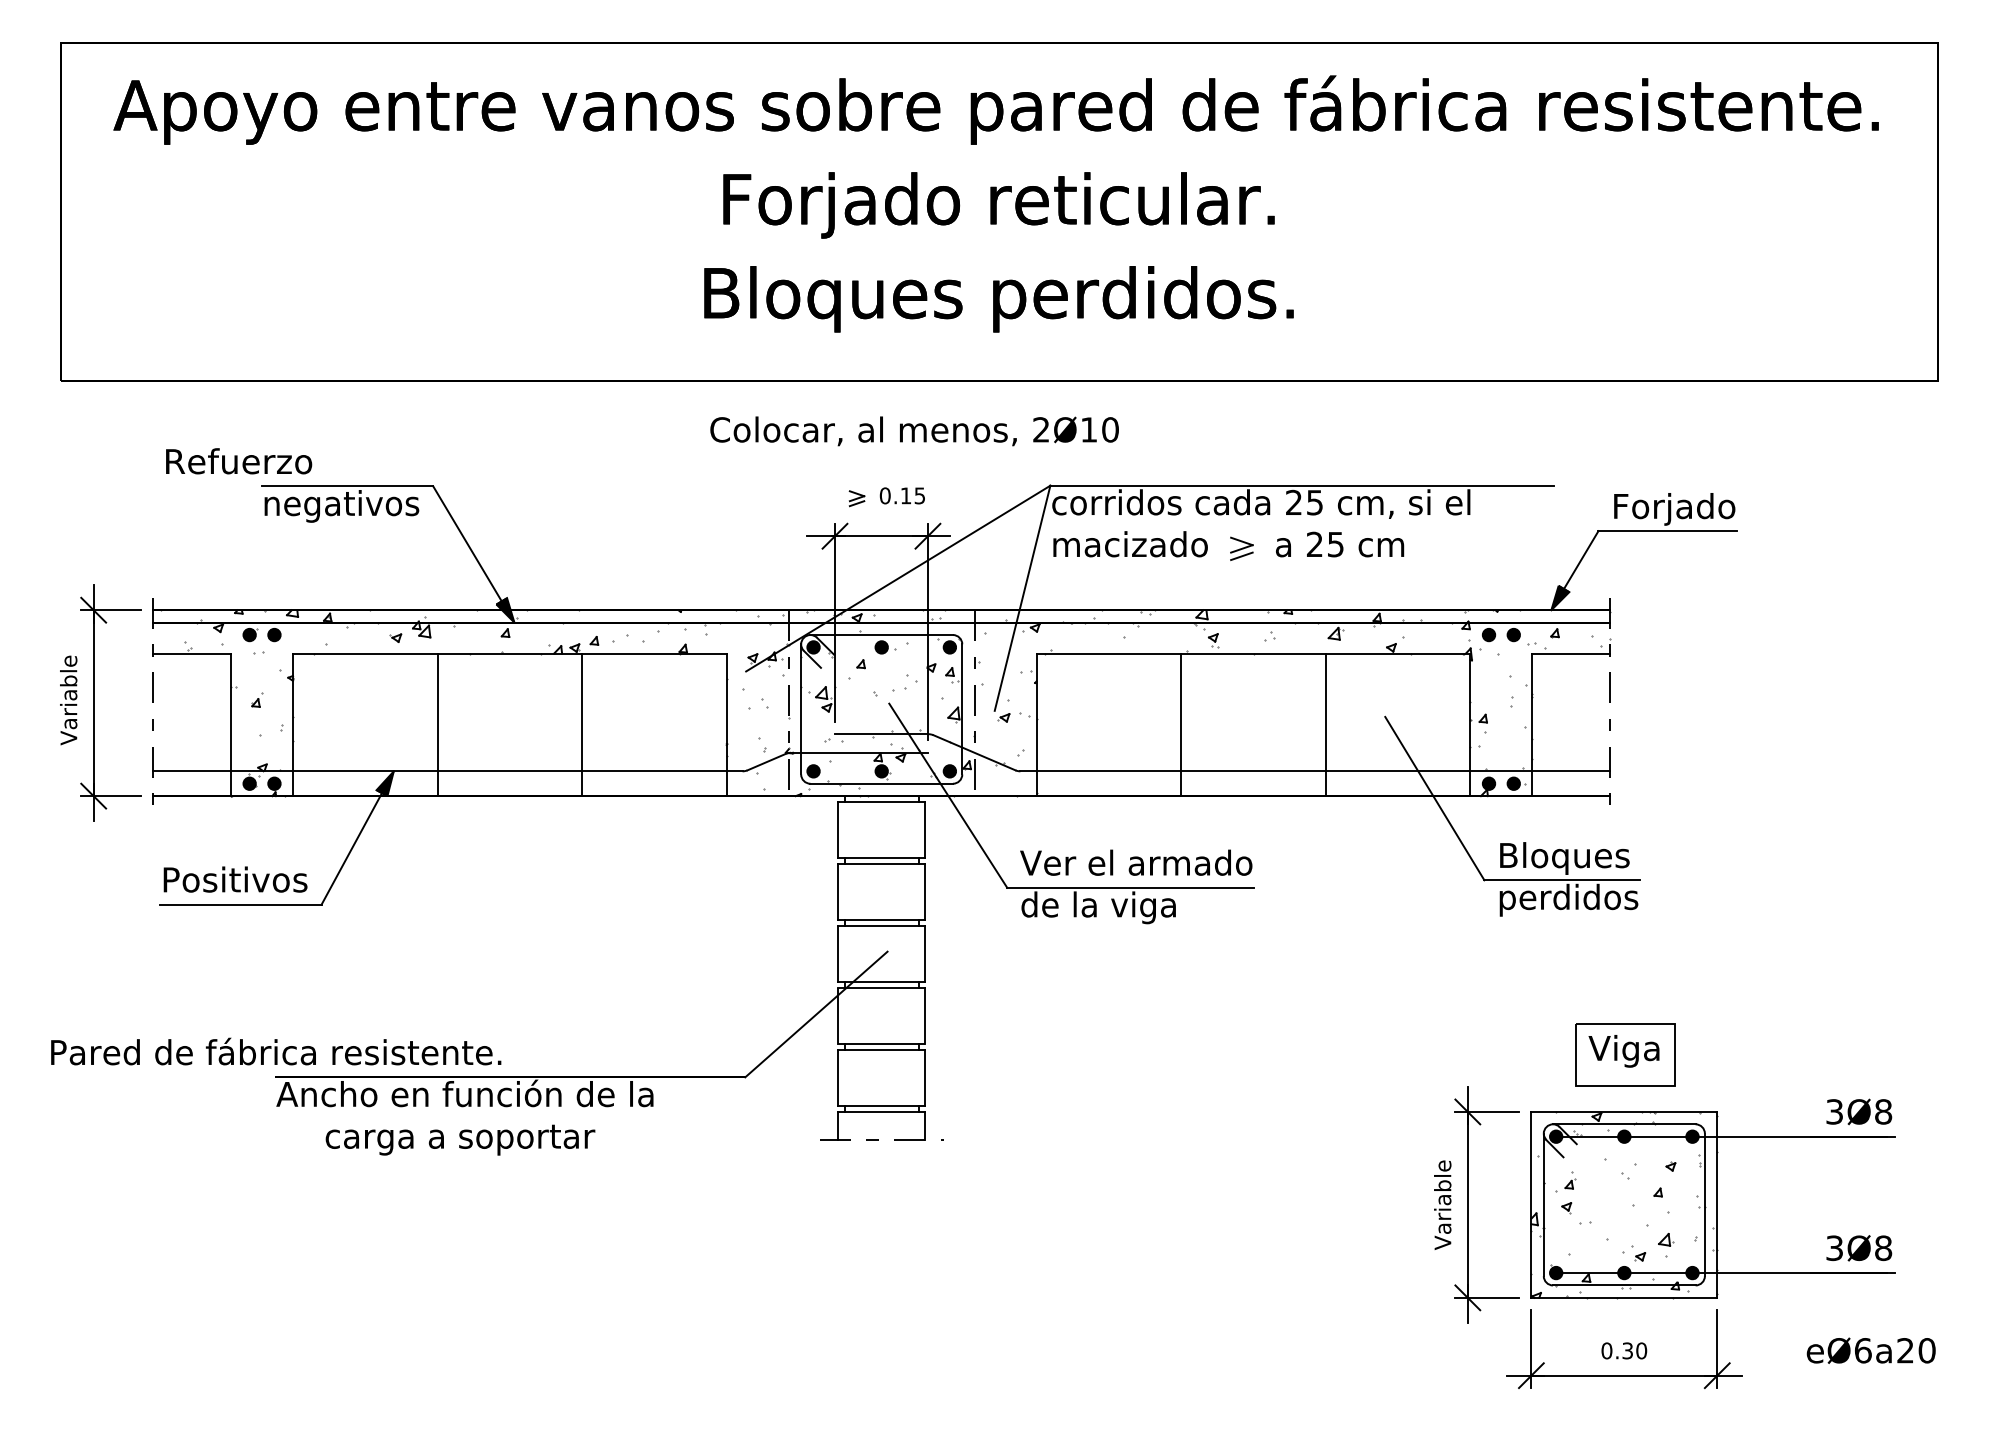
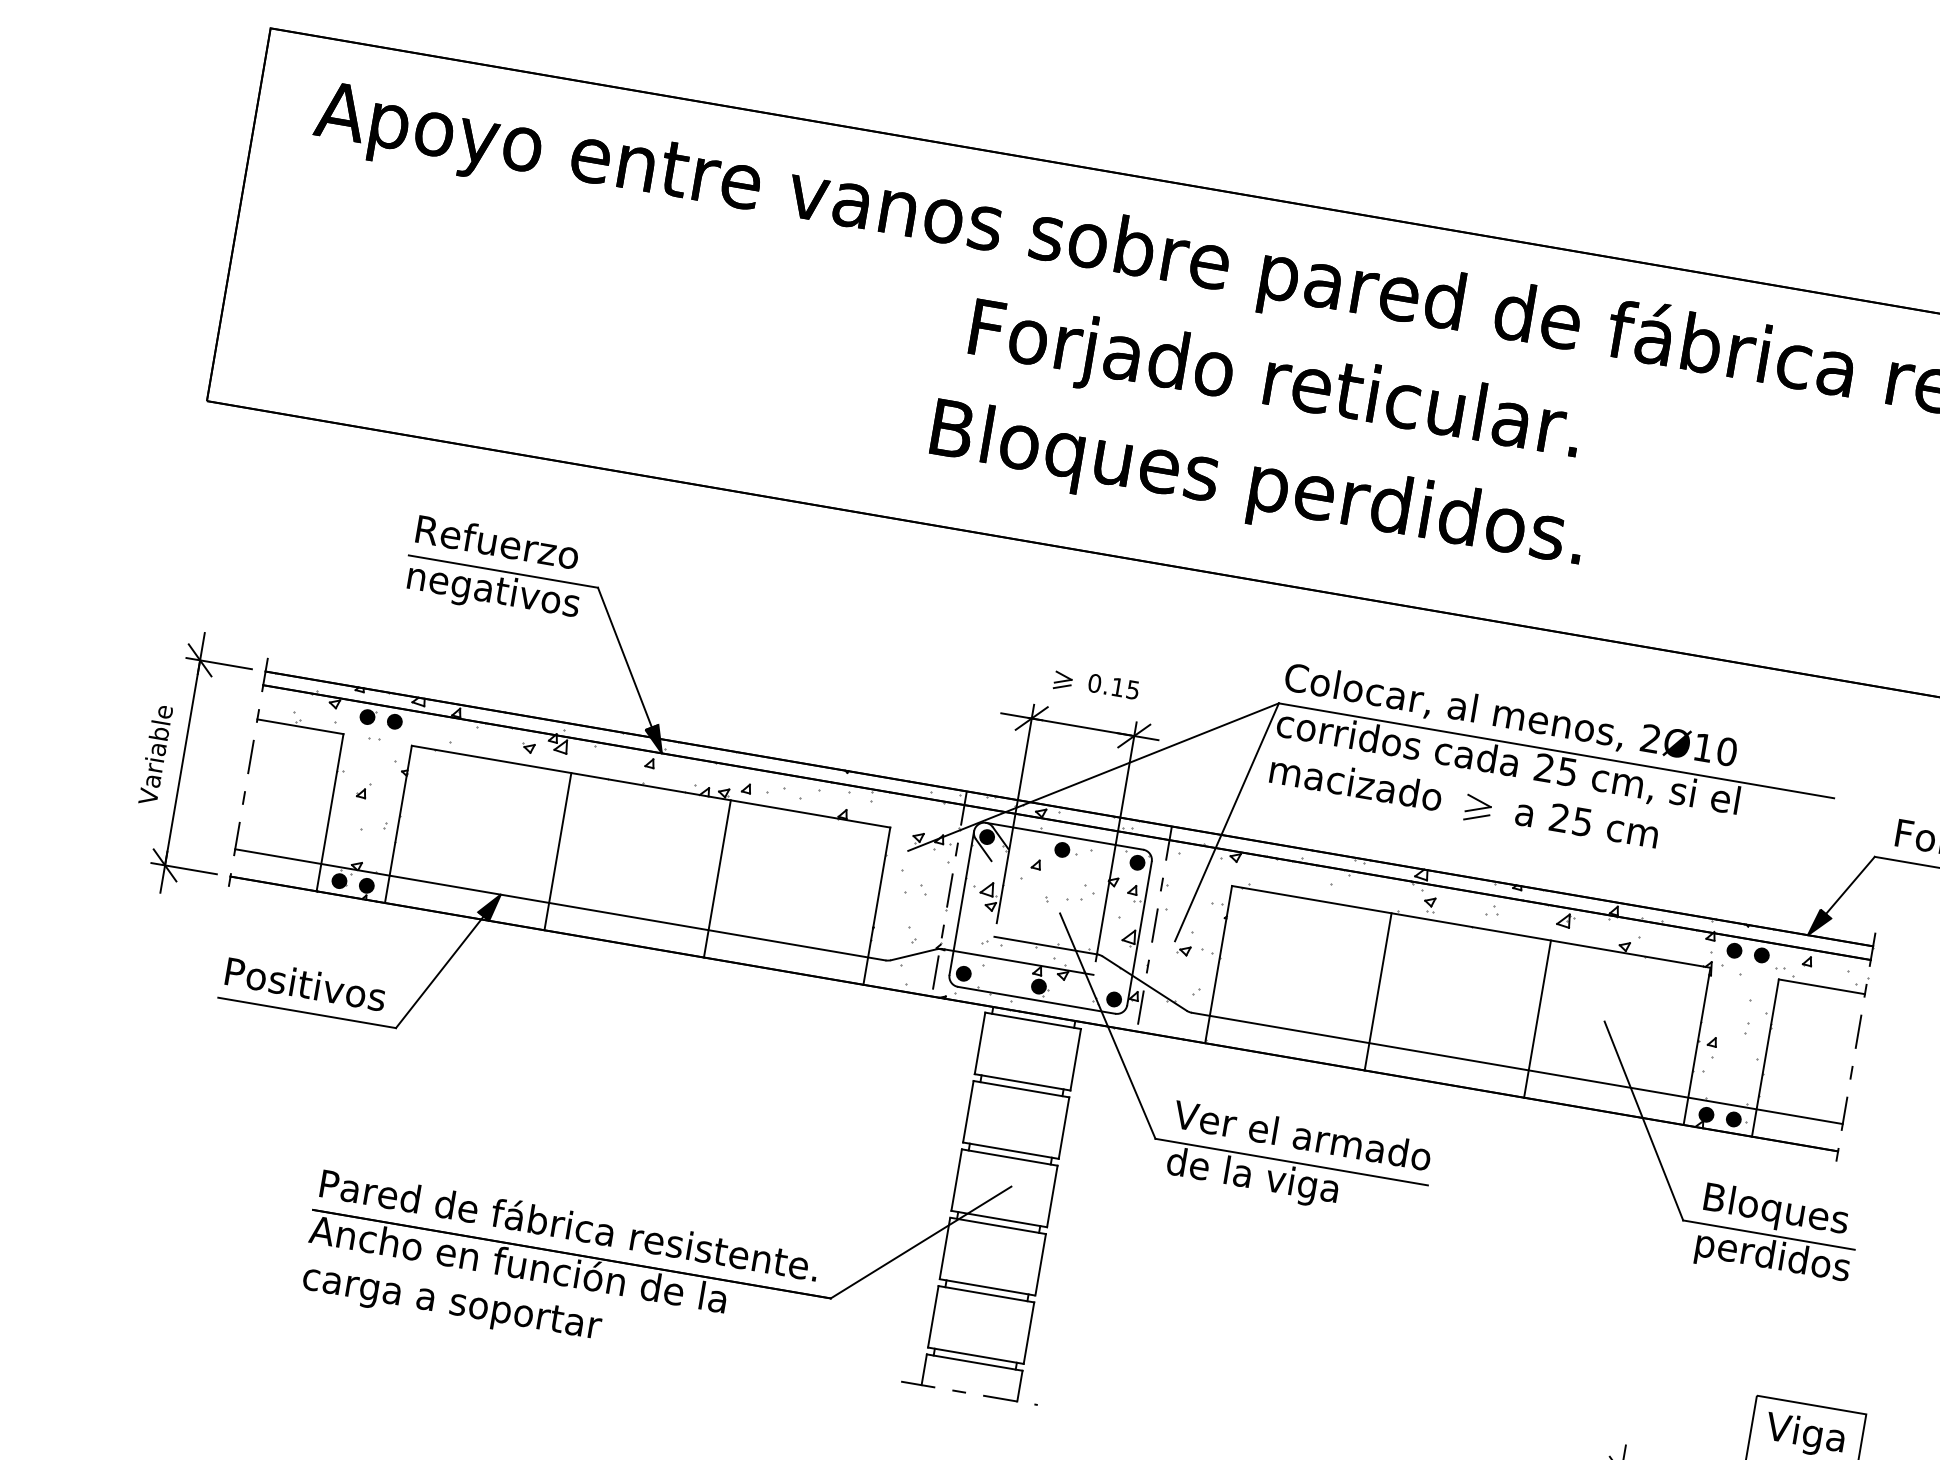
text: (914, 431) -> (1510, 716), moved
text: (239, 461) -> (498, 542), moved
text: (276, 1051) -> (570, 1224), moved
text: (460, 1139) -> (452, 1304), moved

